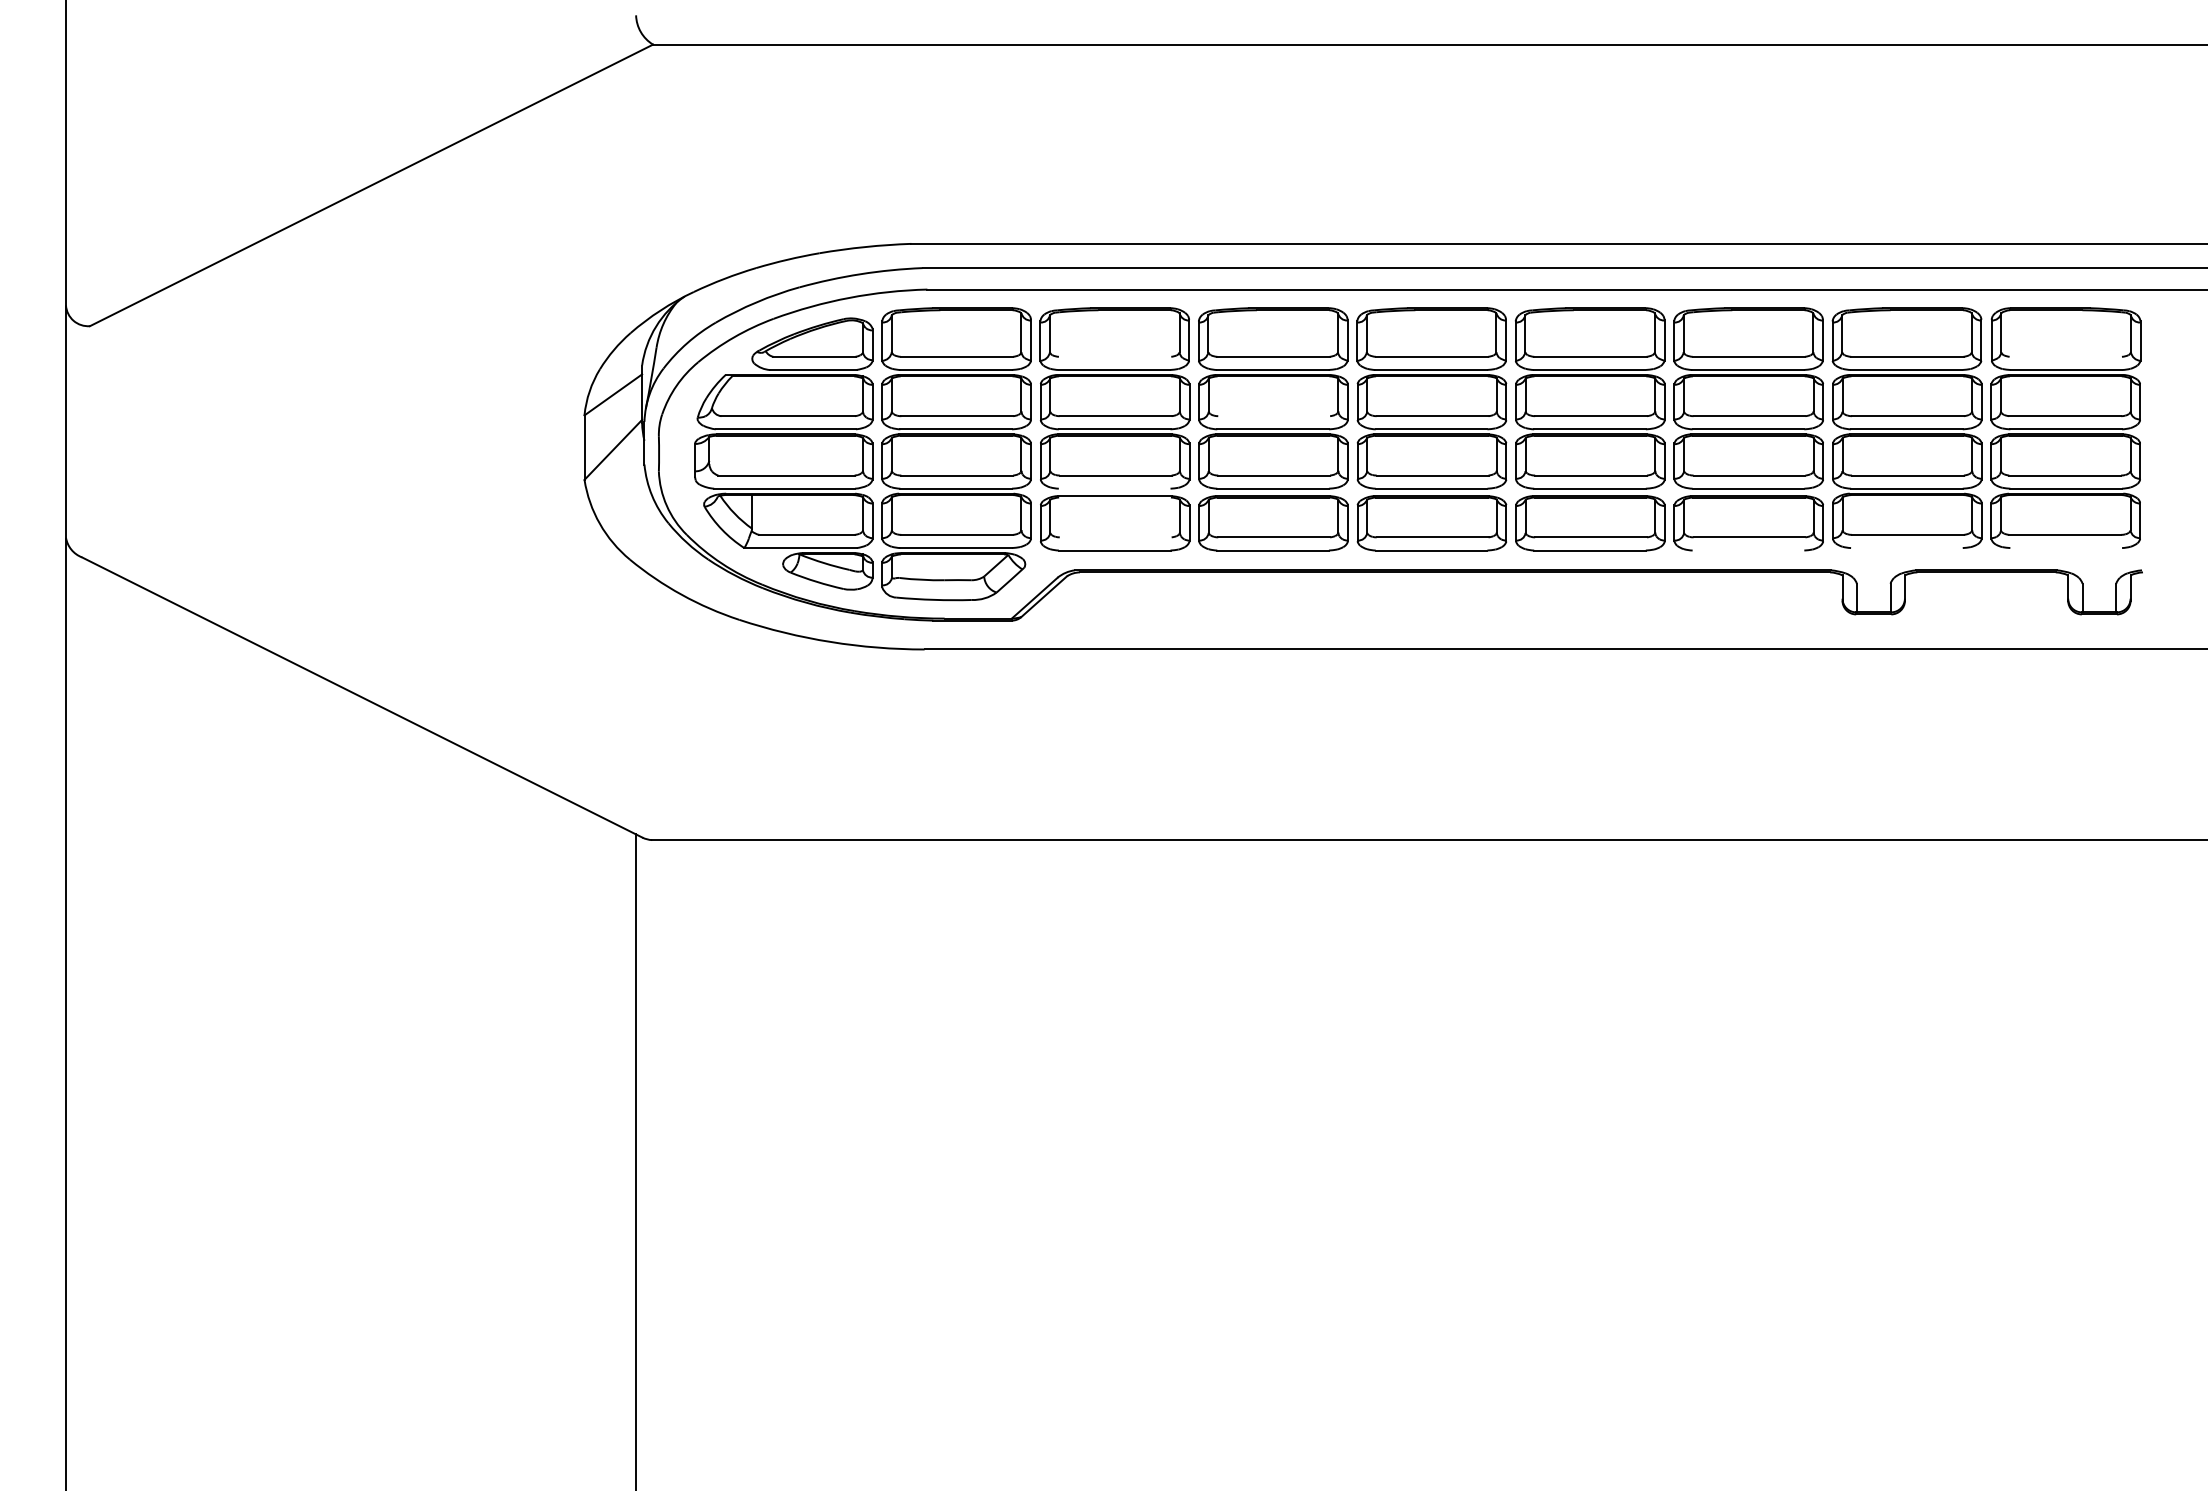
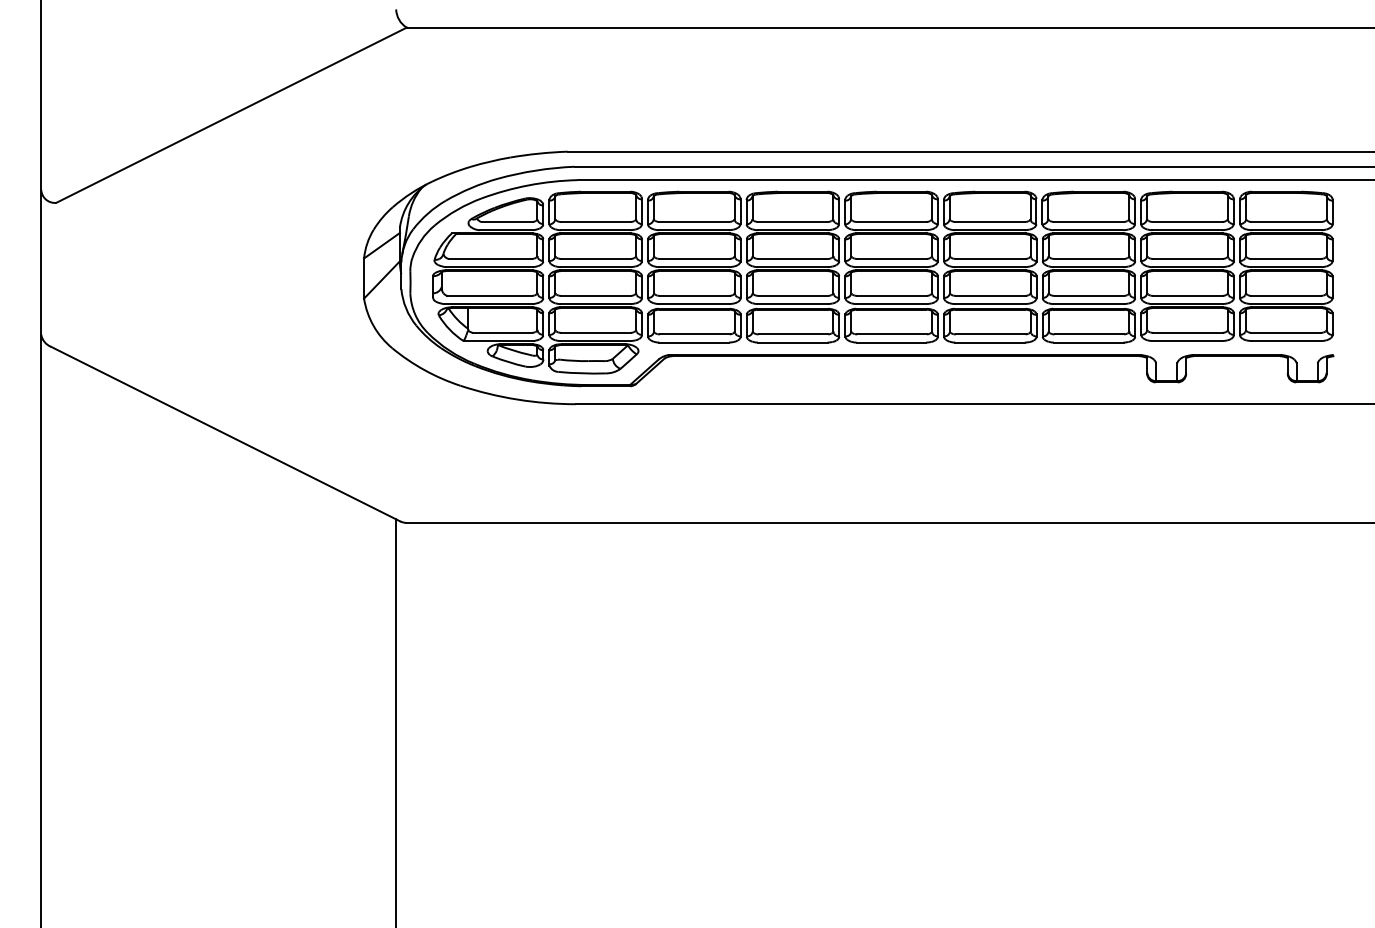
line: (1115, 357) -> (694, 222), added
line: (2066, 357) -> (1286, 222), added
line: (1274, 415) -> (793, 258), added
line: (1113, 489) -> (693, 304), added
line: (1115, 497) -> (694, 309), added
line: (1115, 537) -> (694, 334), added
line: (1907, 548) -> (1187, 341), added
line: (2066, 548) -> (1286, 341), added
line: (1748, 550) -> (1088, 342), added

